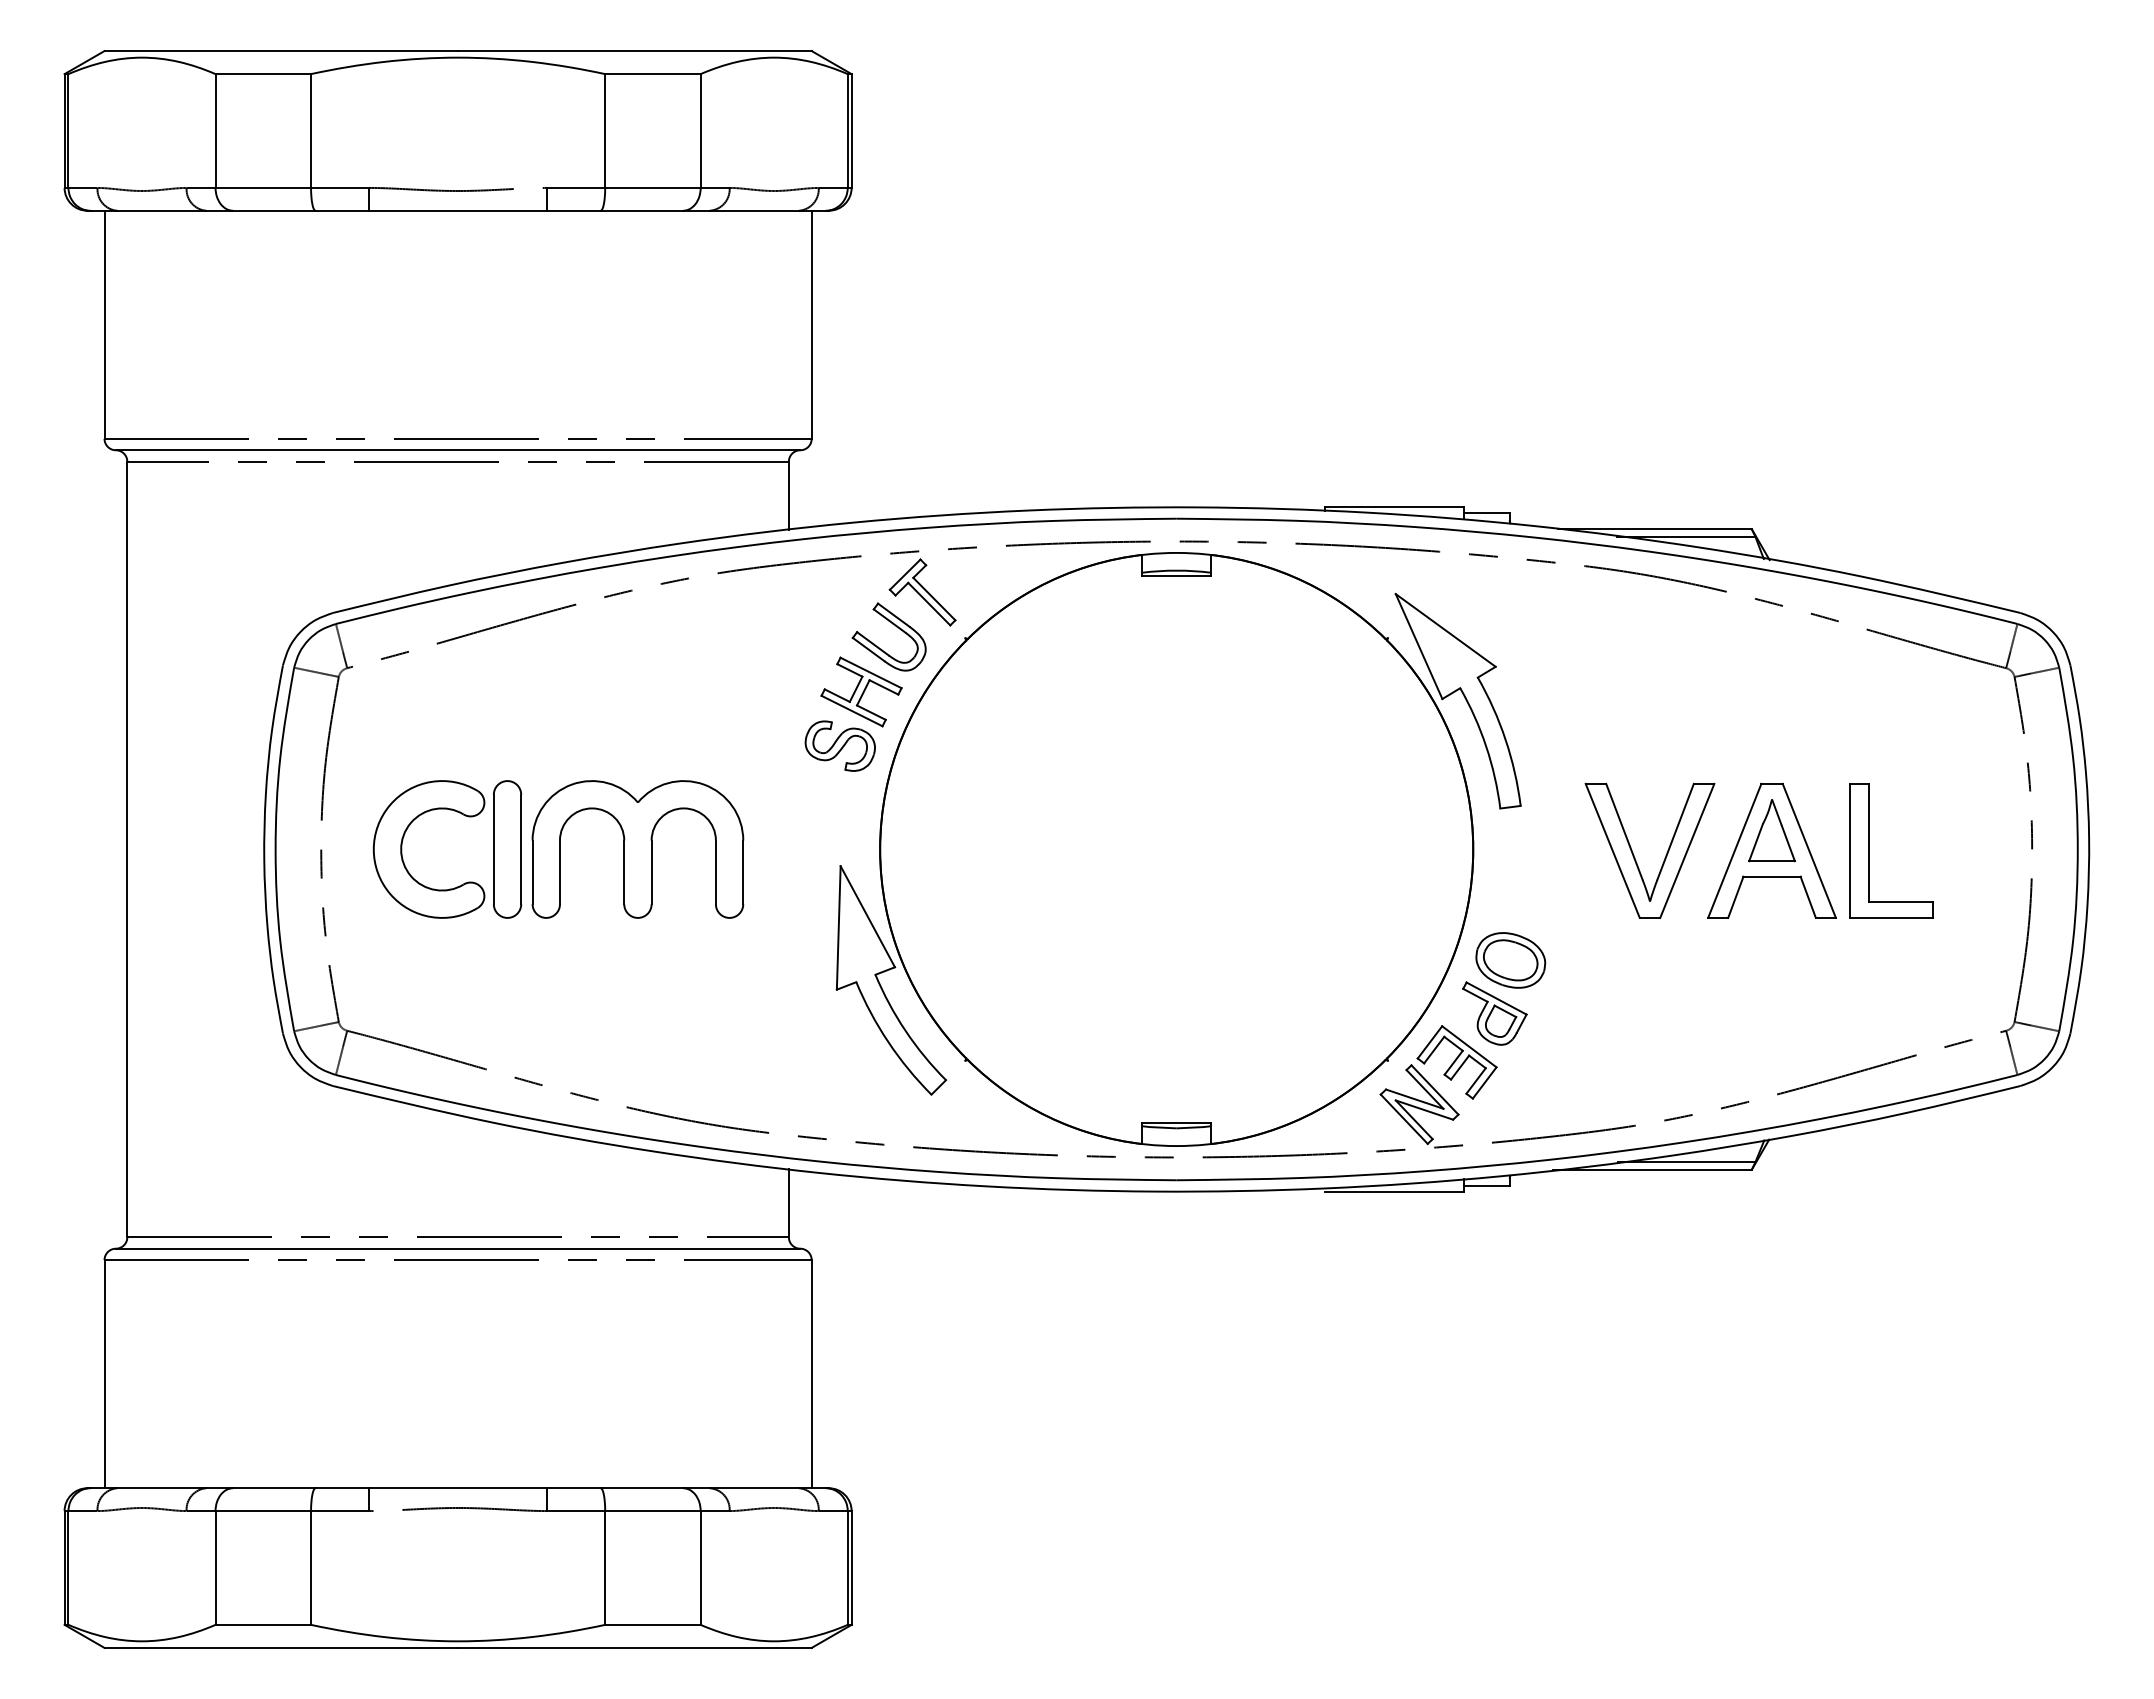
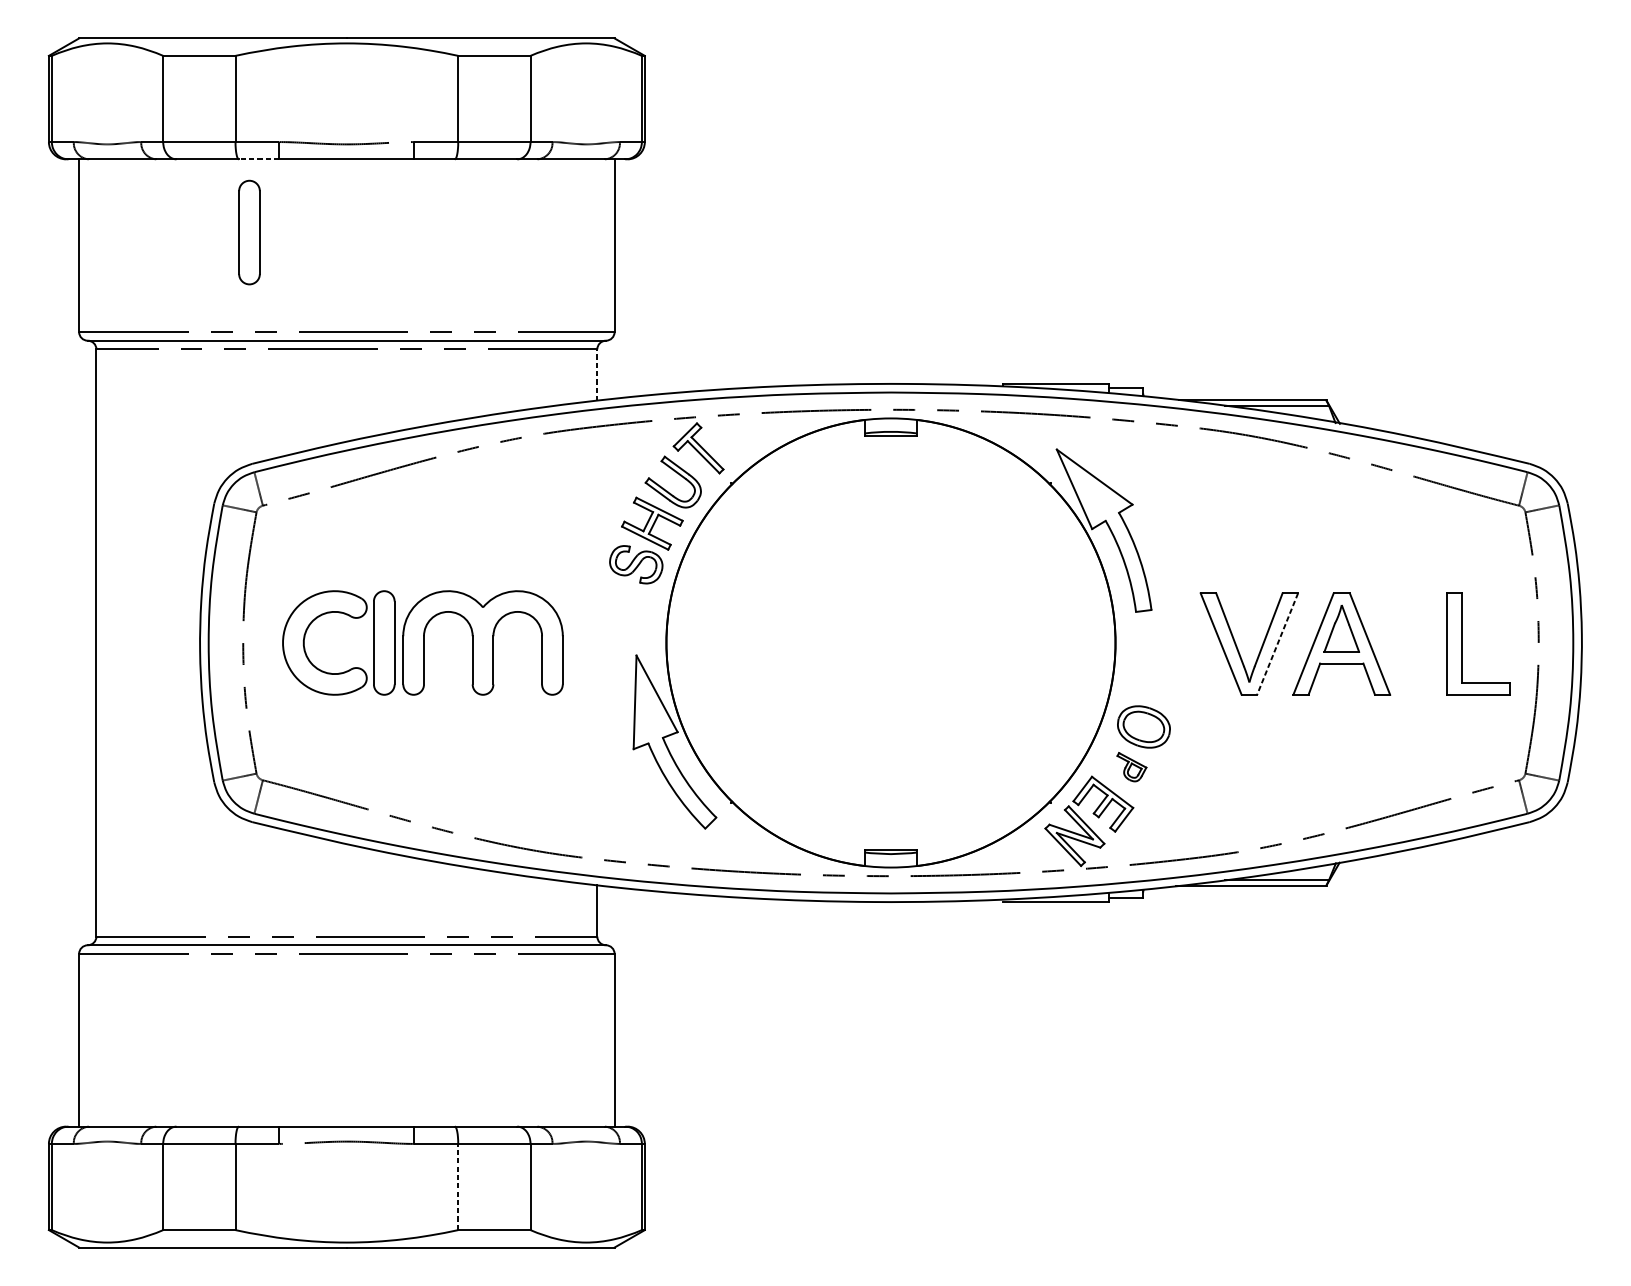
line: (342, 210) -> (259, 159), solid -> dashed
part: (329, 307) -> (249, 232), added
line: (788, 495) -> (597, 374), solid -> dashed
part: (1869, 850) -> (1461, 643), moved
line: (1687, 851) -> (1277, 644), solid -> dashed
part: (1494, 1013) -> (1131, 767), size x0.6
line: (605, 1567) -> (458, 1186), solid -> dashed

